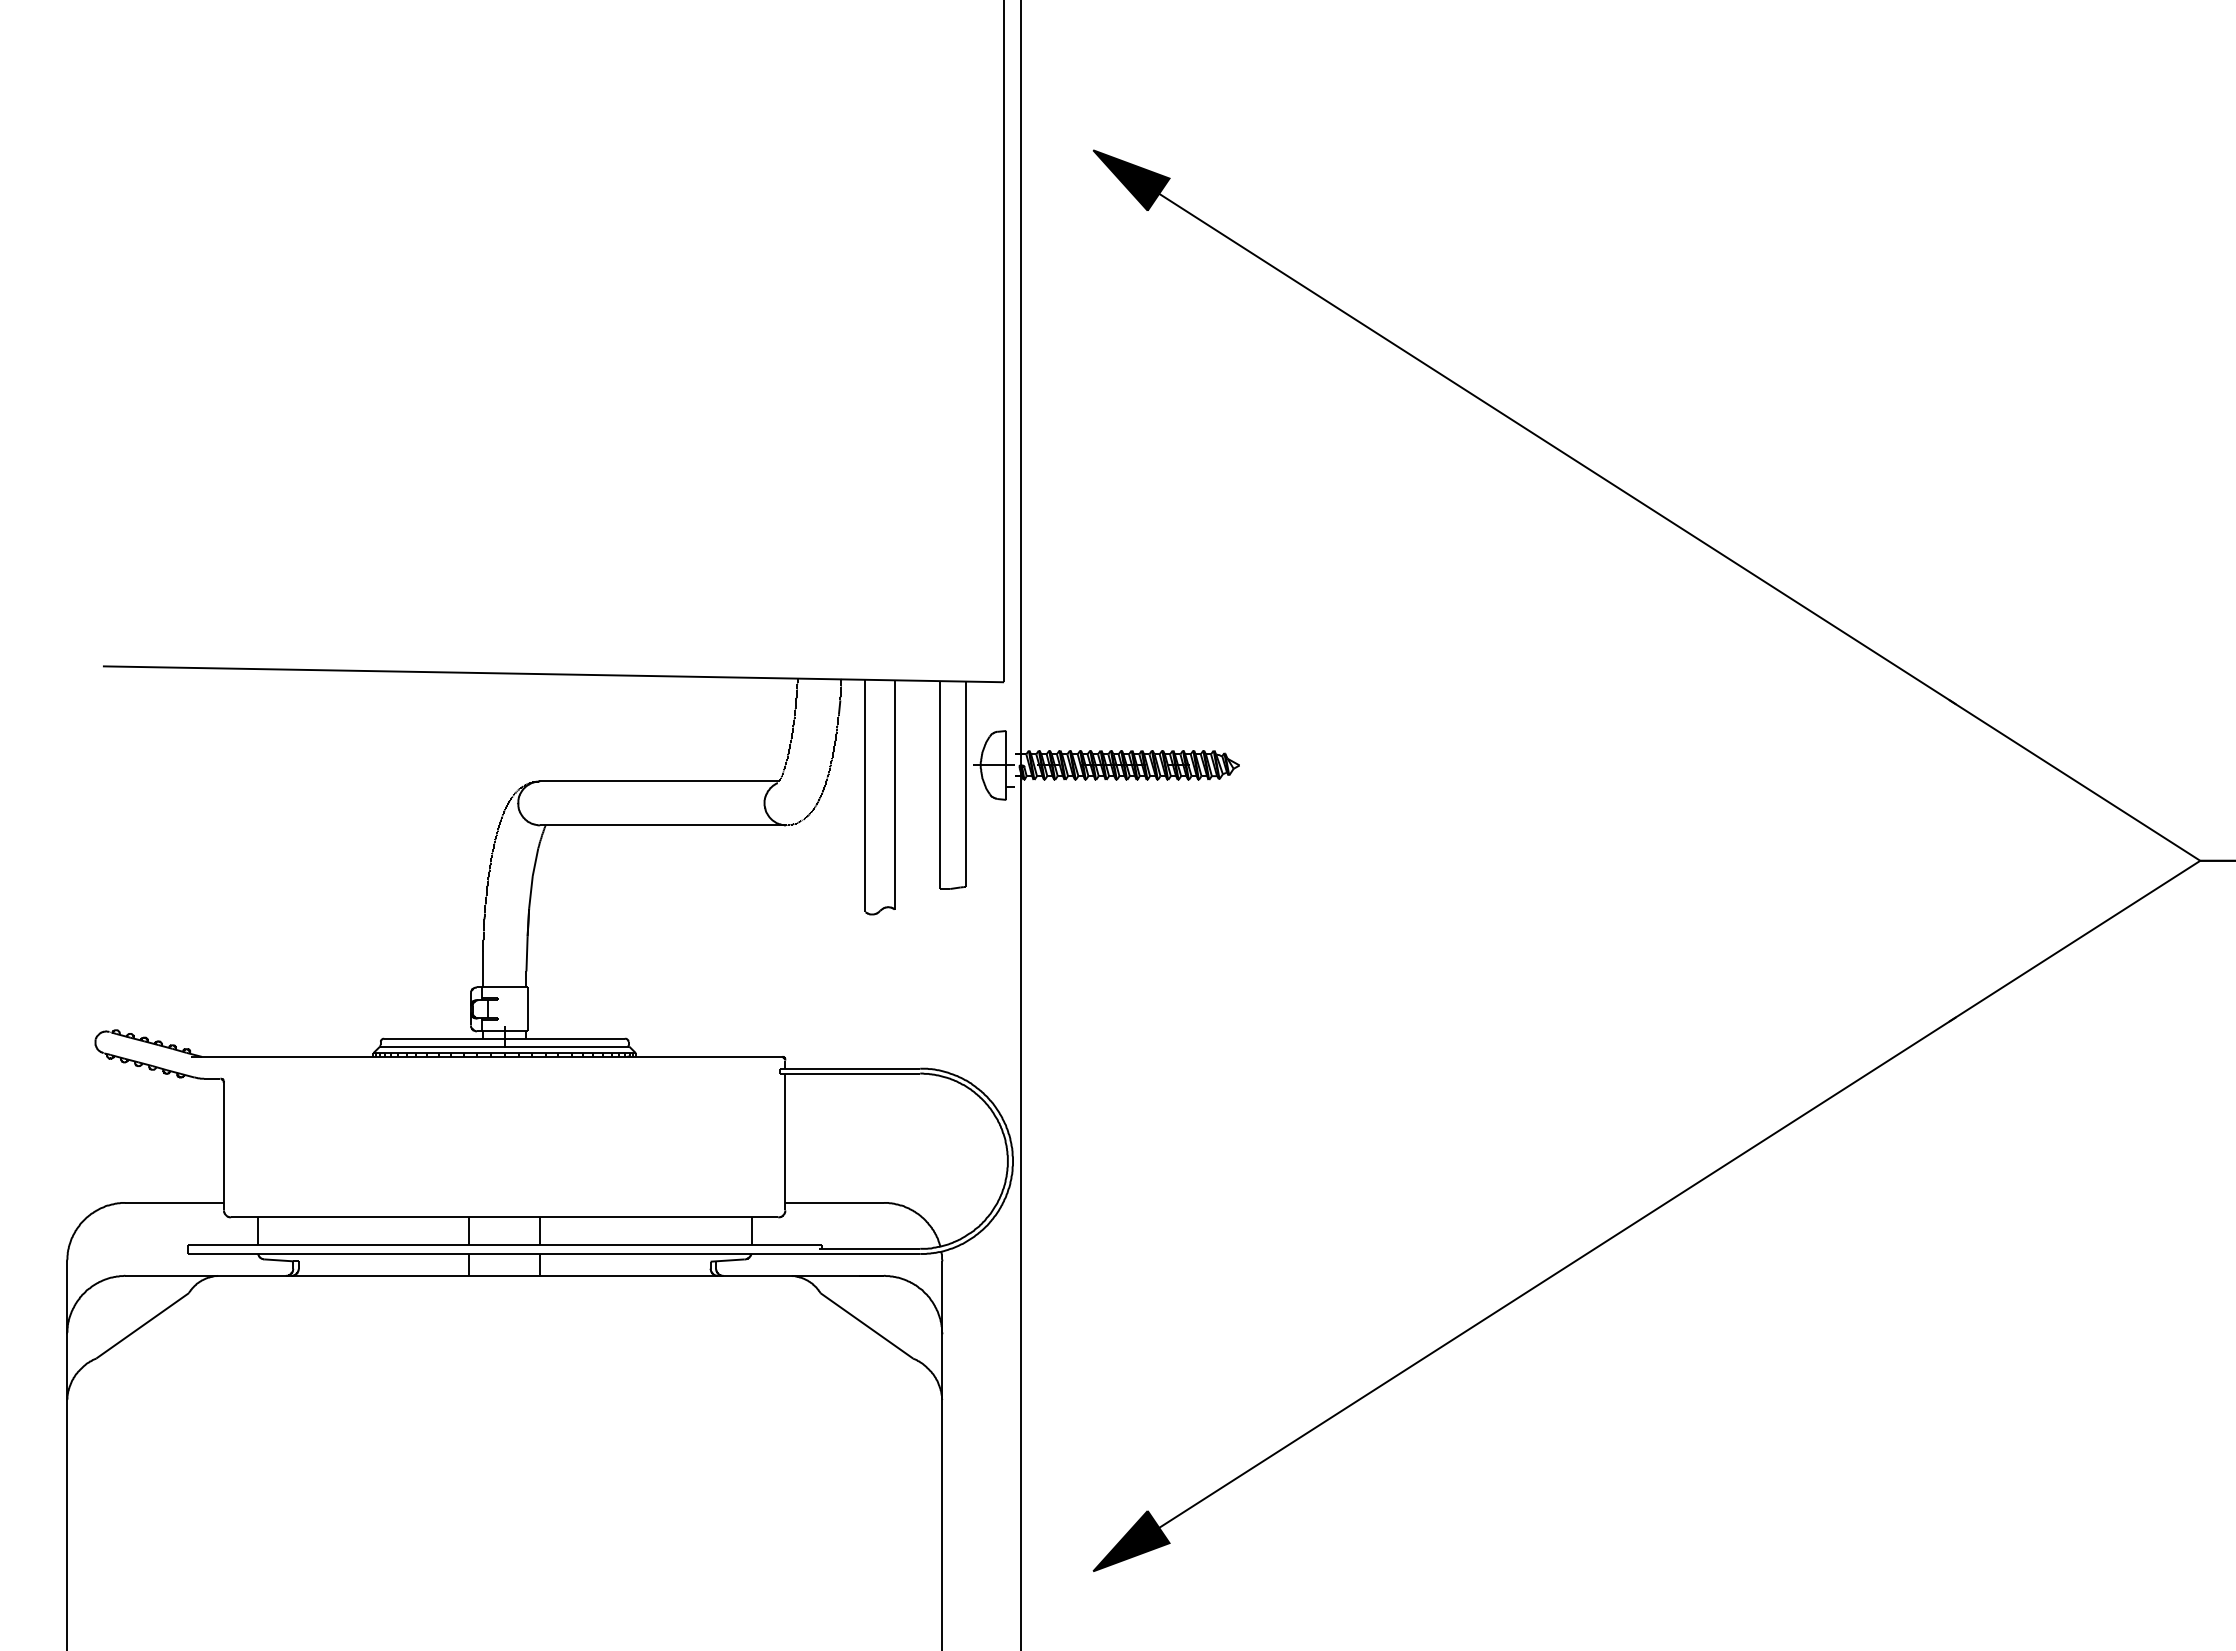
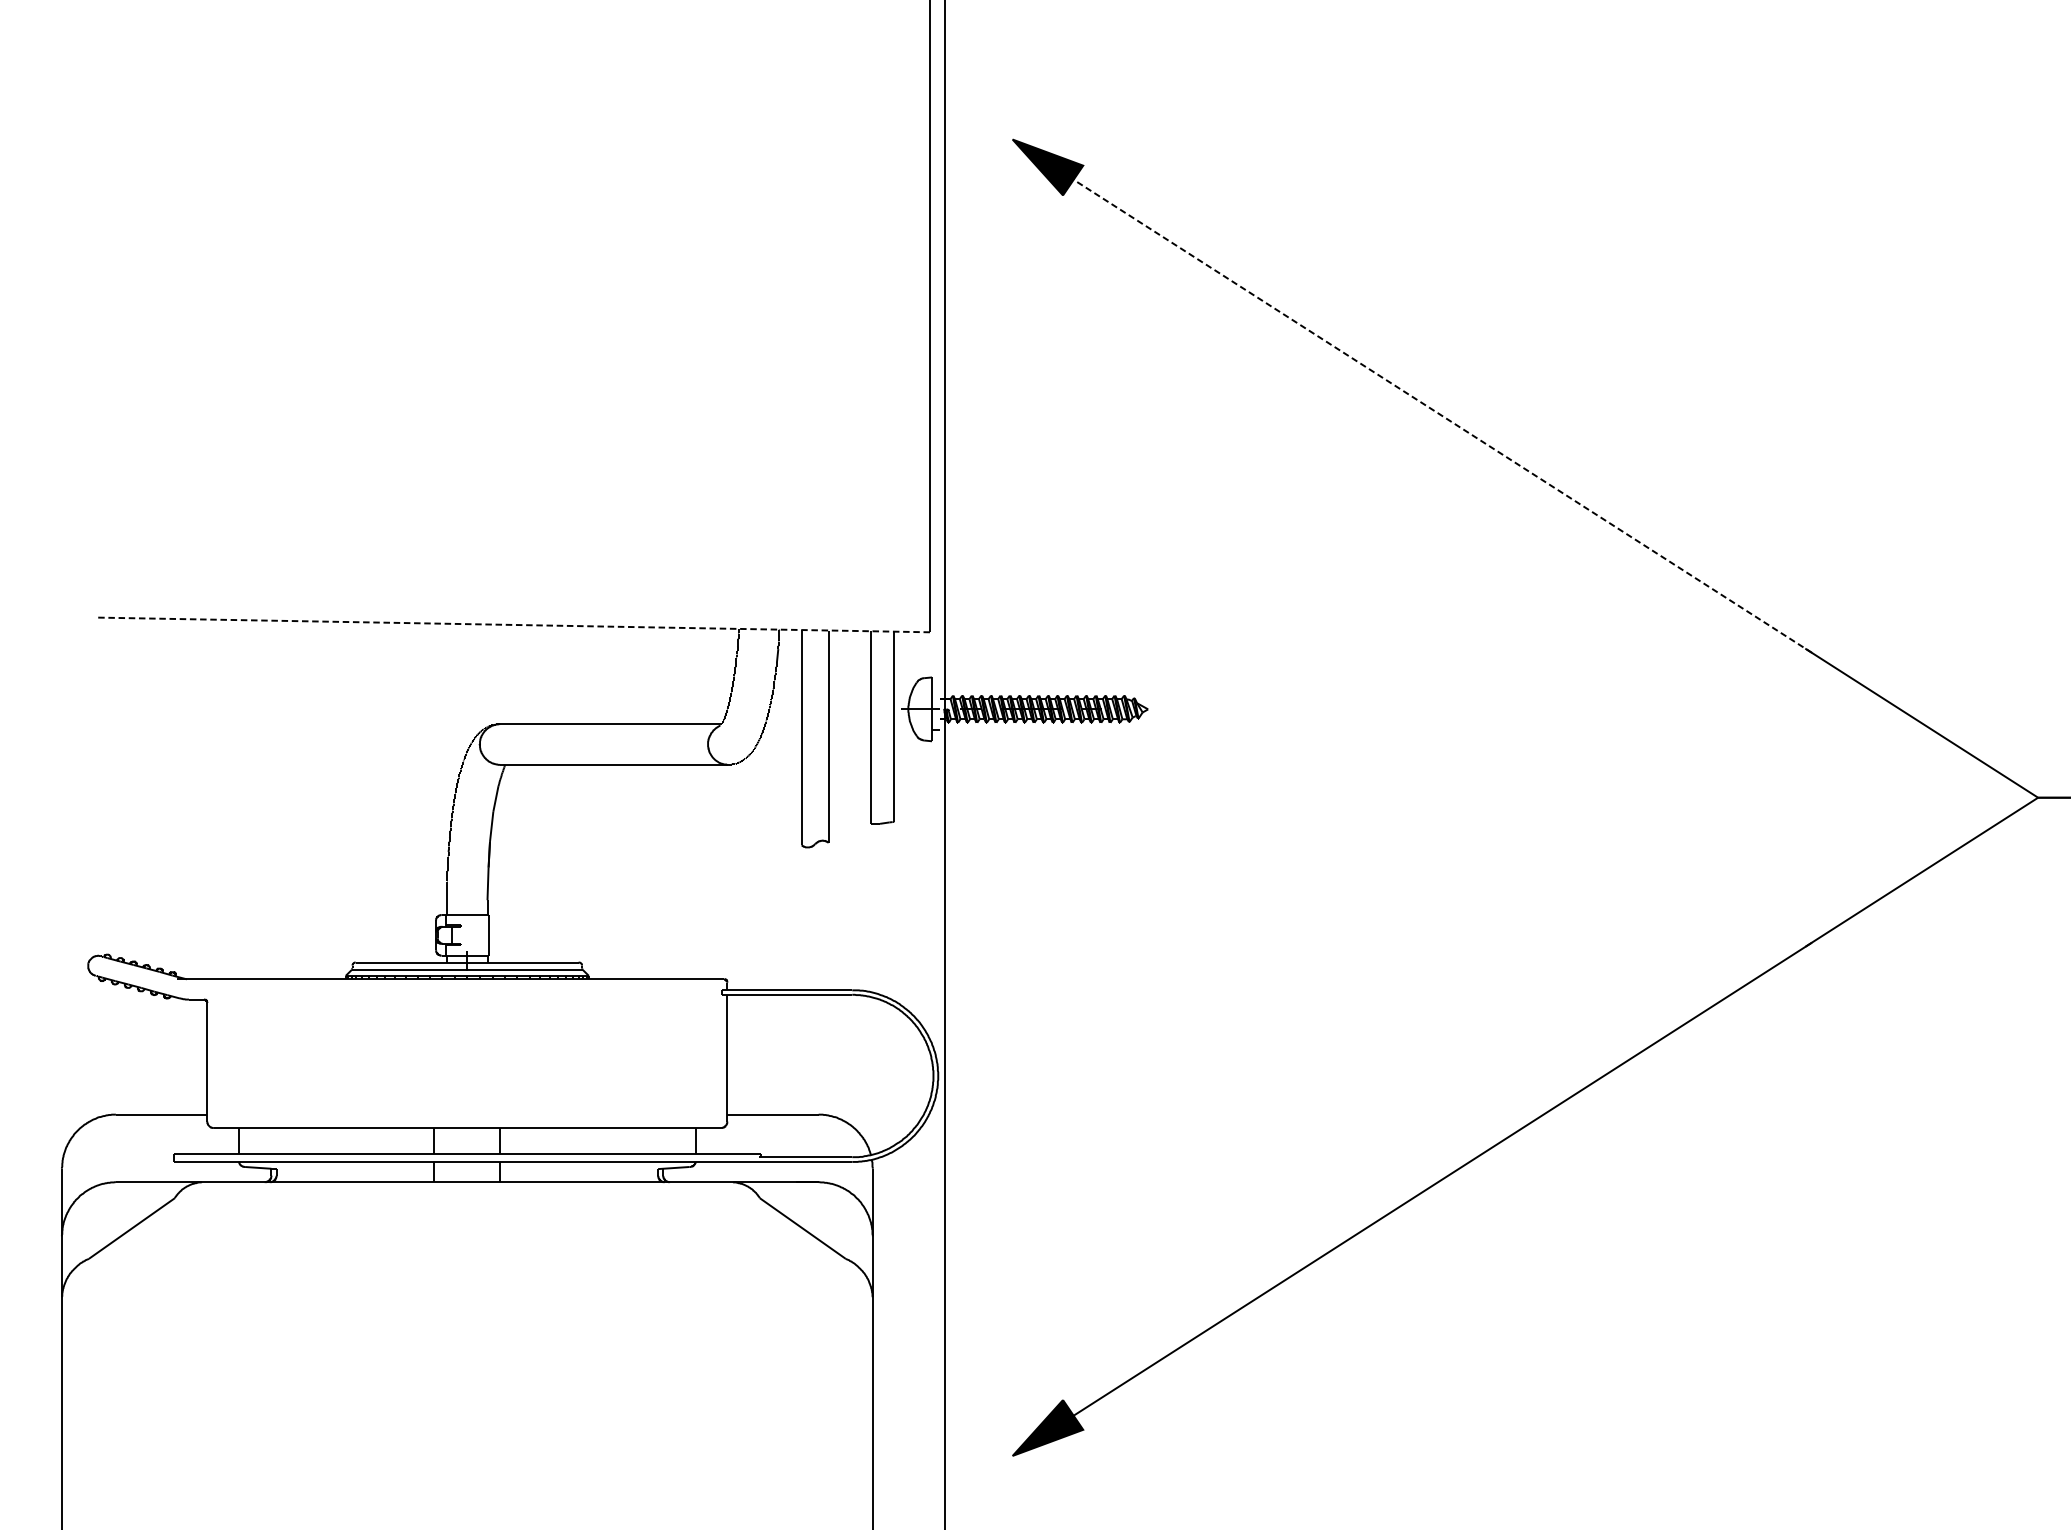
line: (1547, 442) -> (1433, 410), solid -> dashed
line: (553, 674) -> (512, 625), solid -> dashed

